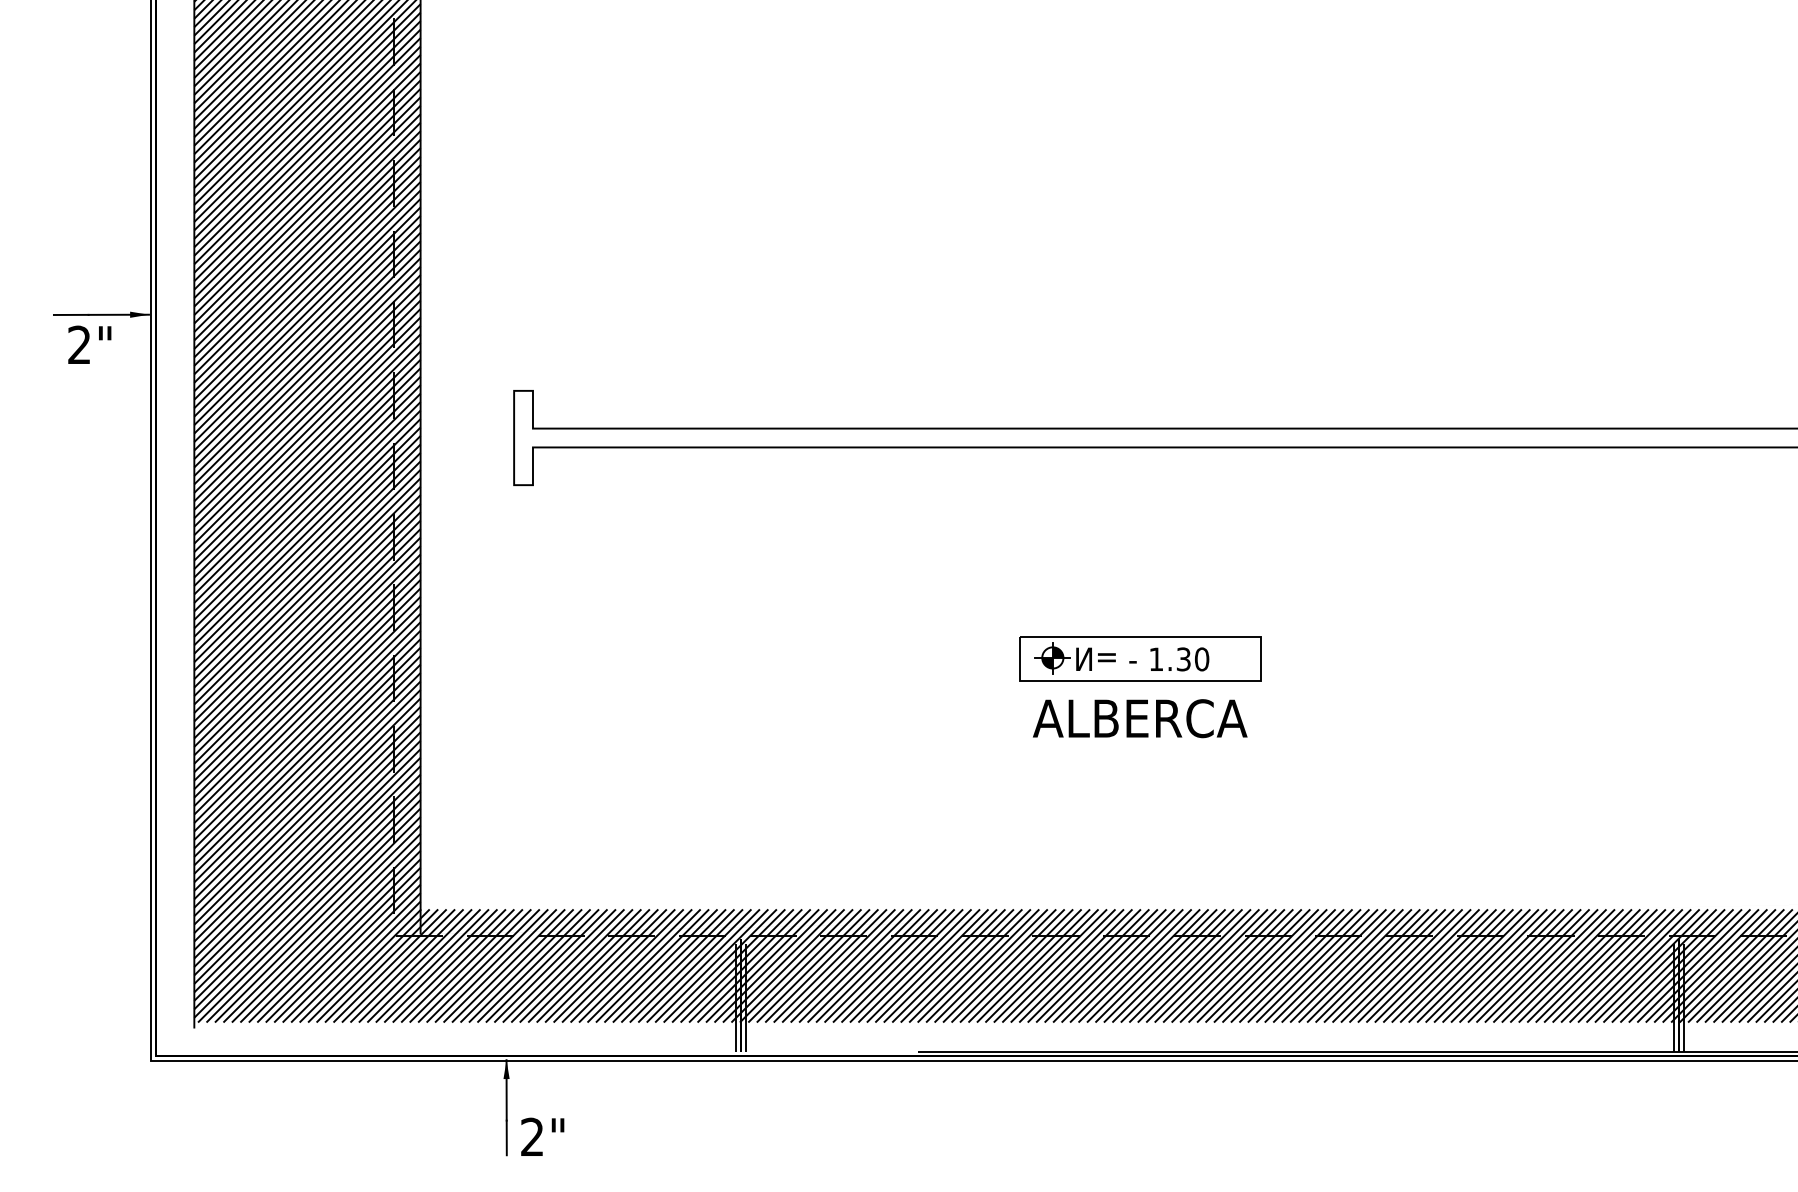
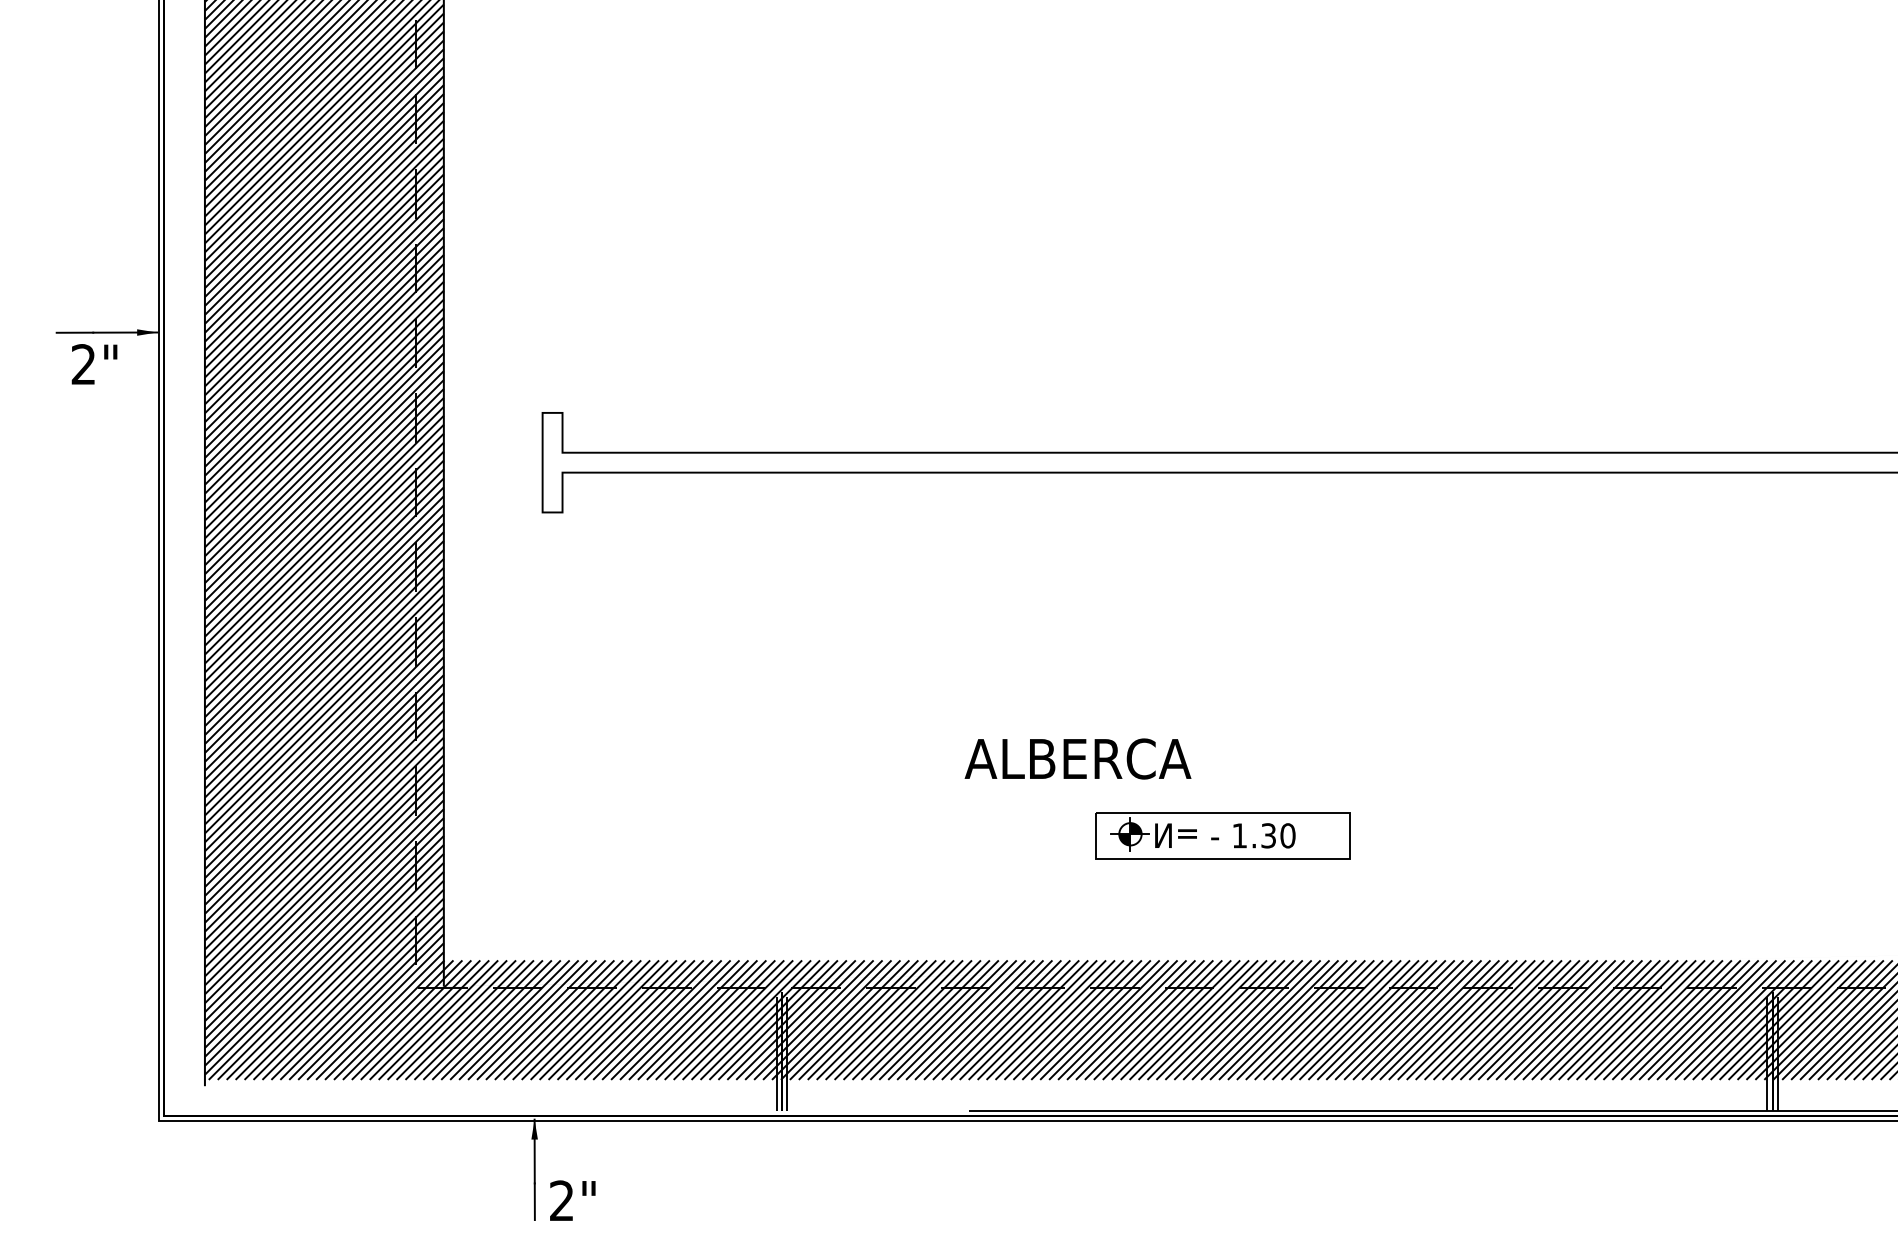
part: (1140, 658) -> (1223, 834), moved
text: (1140, 718) -> (1078, 758), moved

